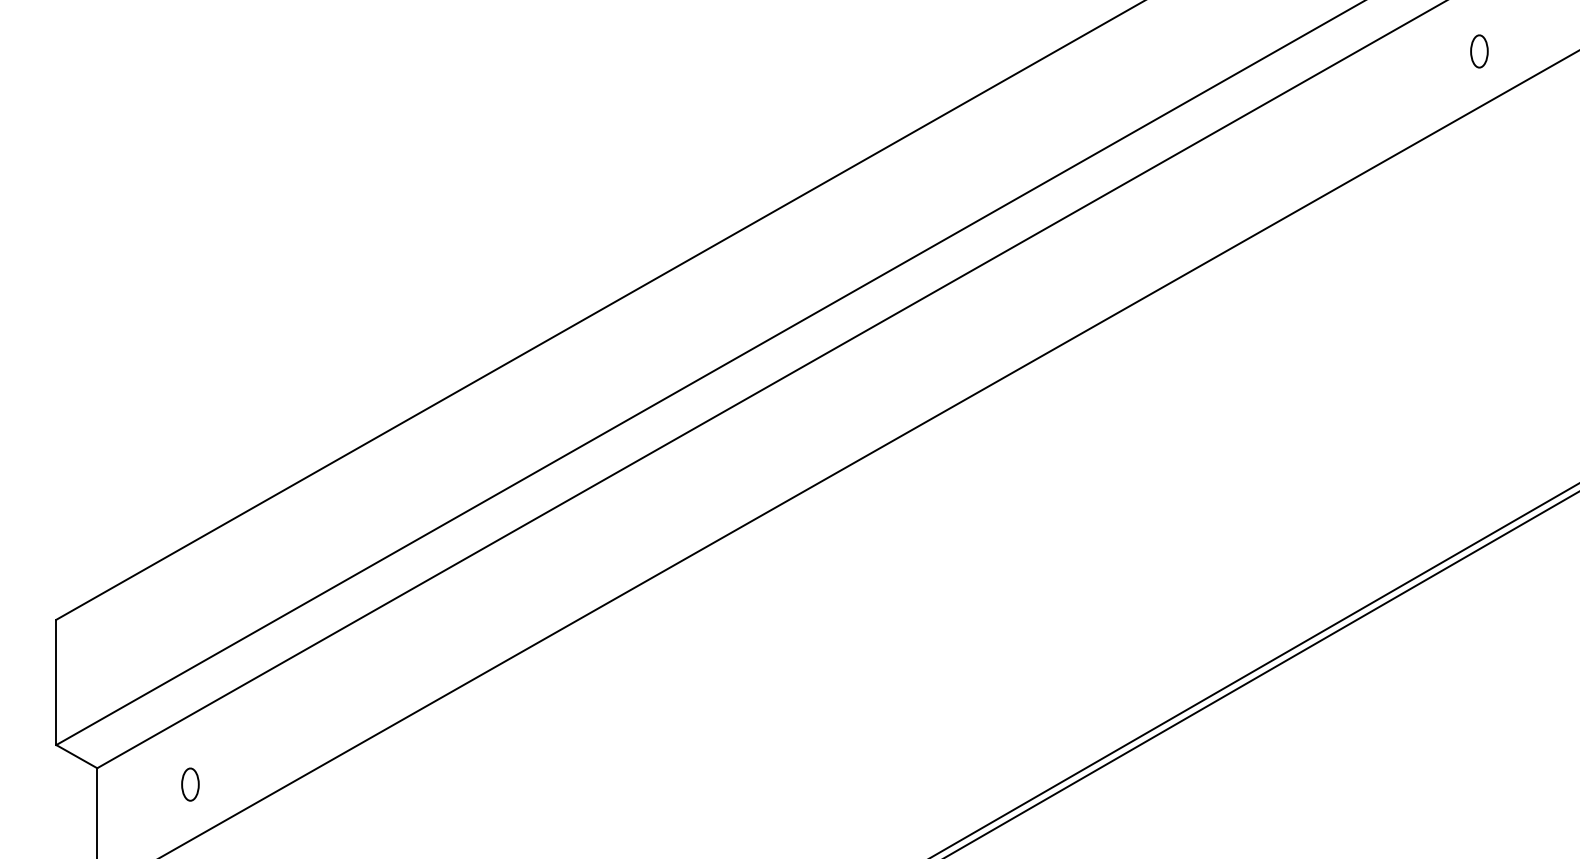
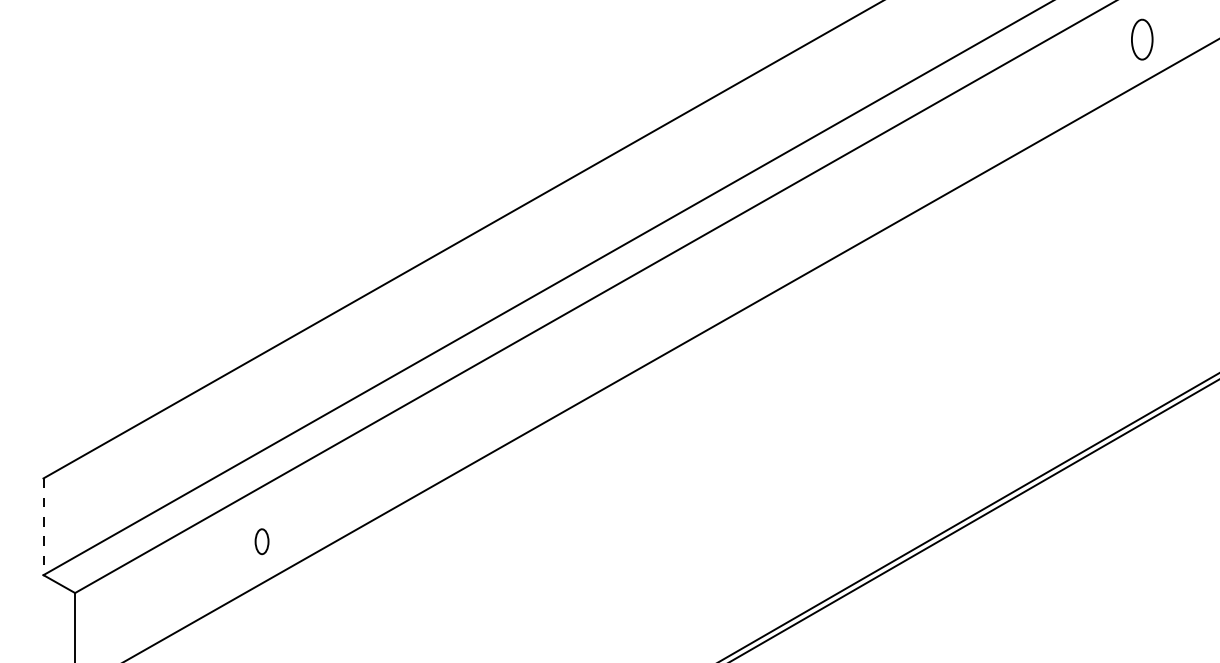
part: (1479, 51) -> (1142, 39), size x1.6
line: (56, 683) -> (43, 527), solid -> dashed
part: (189, 784) -> (261, 541), moved

